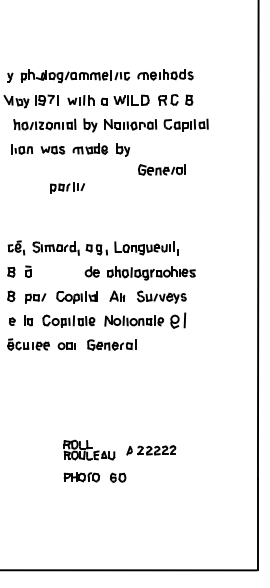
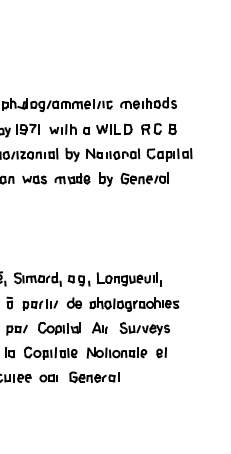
part: (161, 169) -> (144, 178), moved
part: (67, 187) -> (40, 304), moved
part: (178, 320) -> (161, 352), size x0.62

